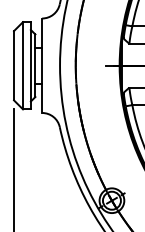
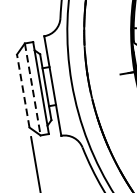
line: (14, 65) -> (23, 90), solid -> dashed
line: (23, 65) -> (33, 89), solid -> dashed

